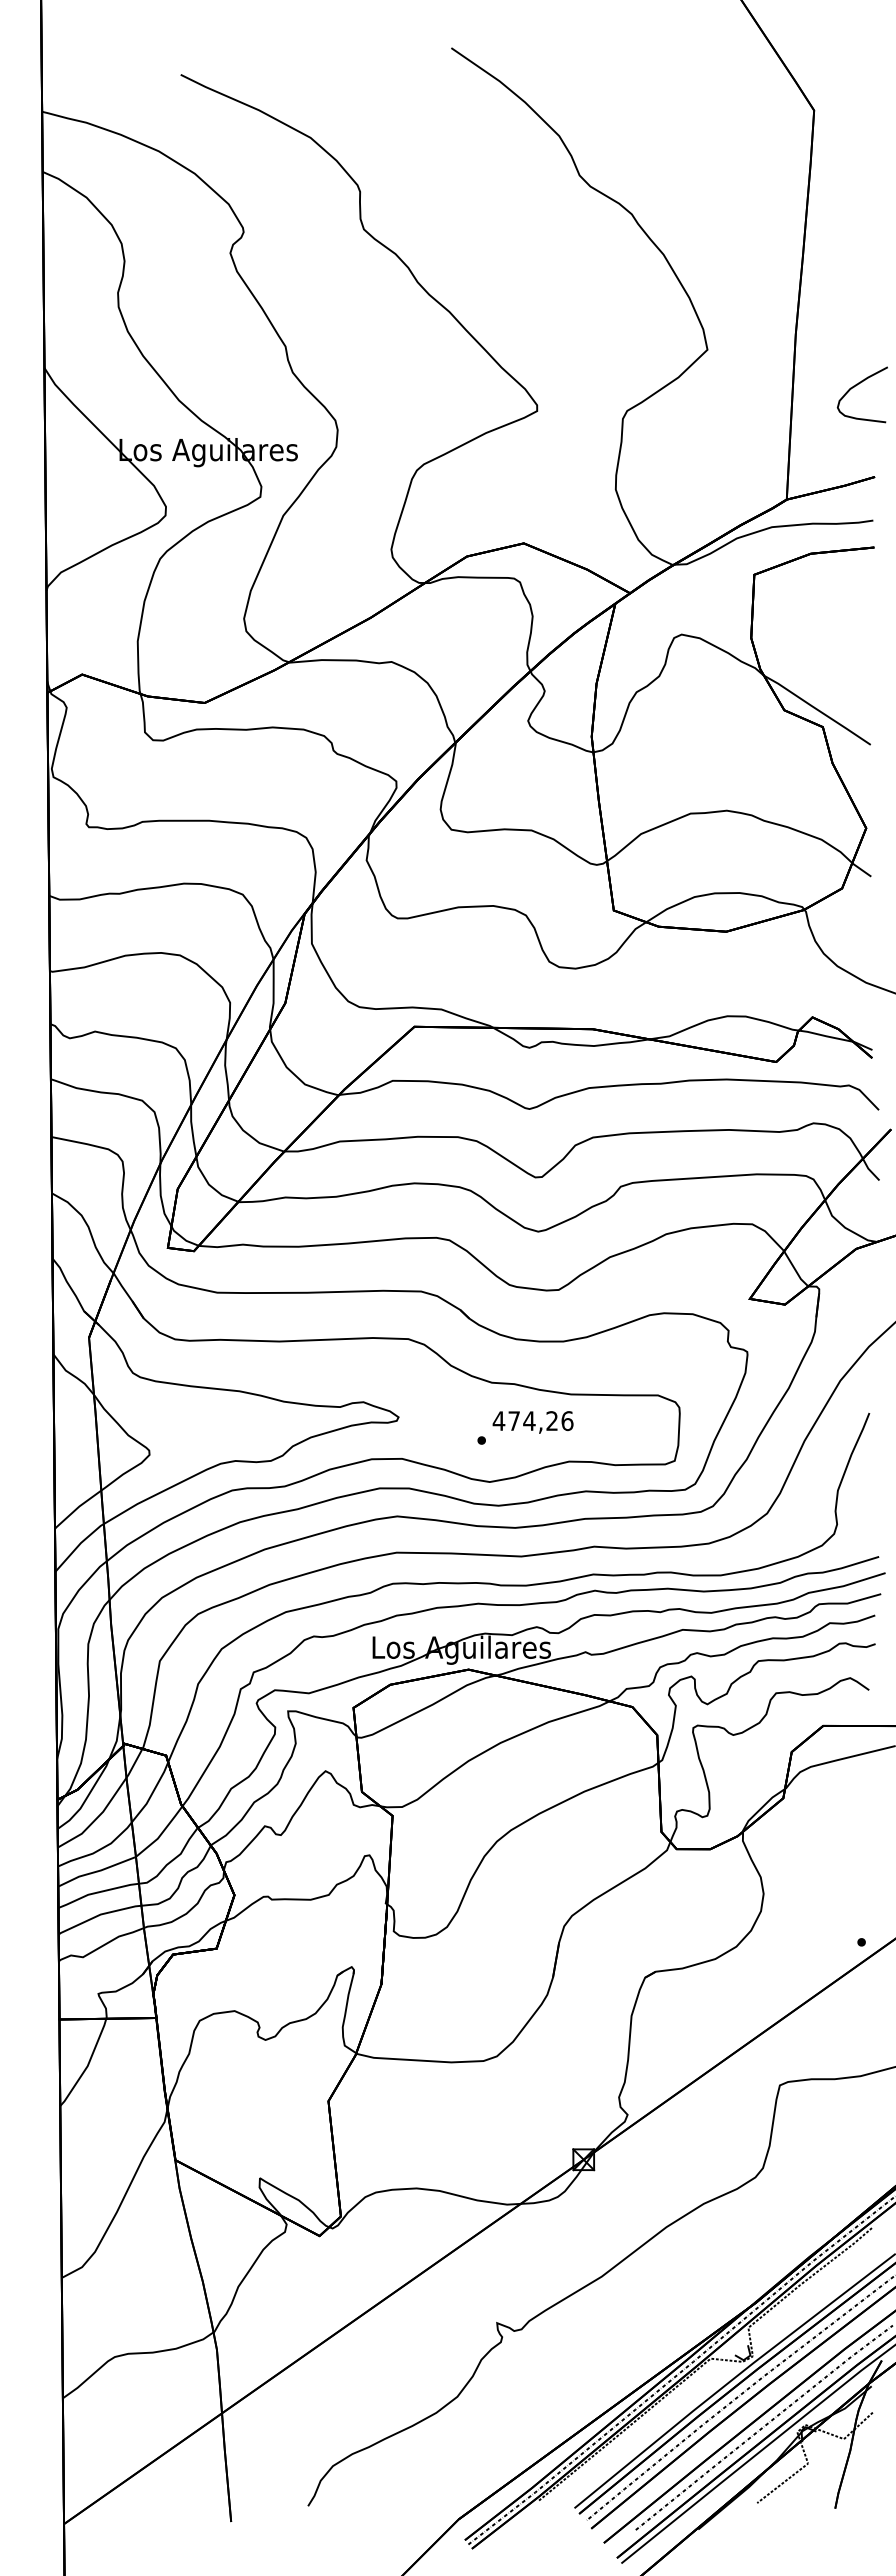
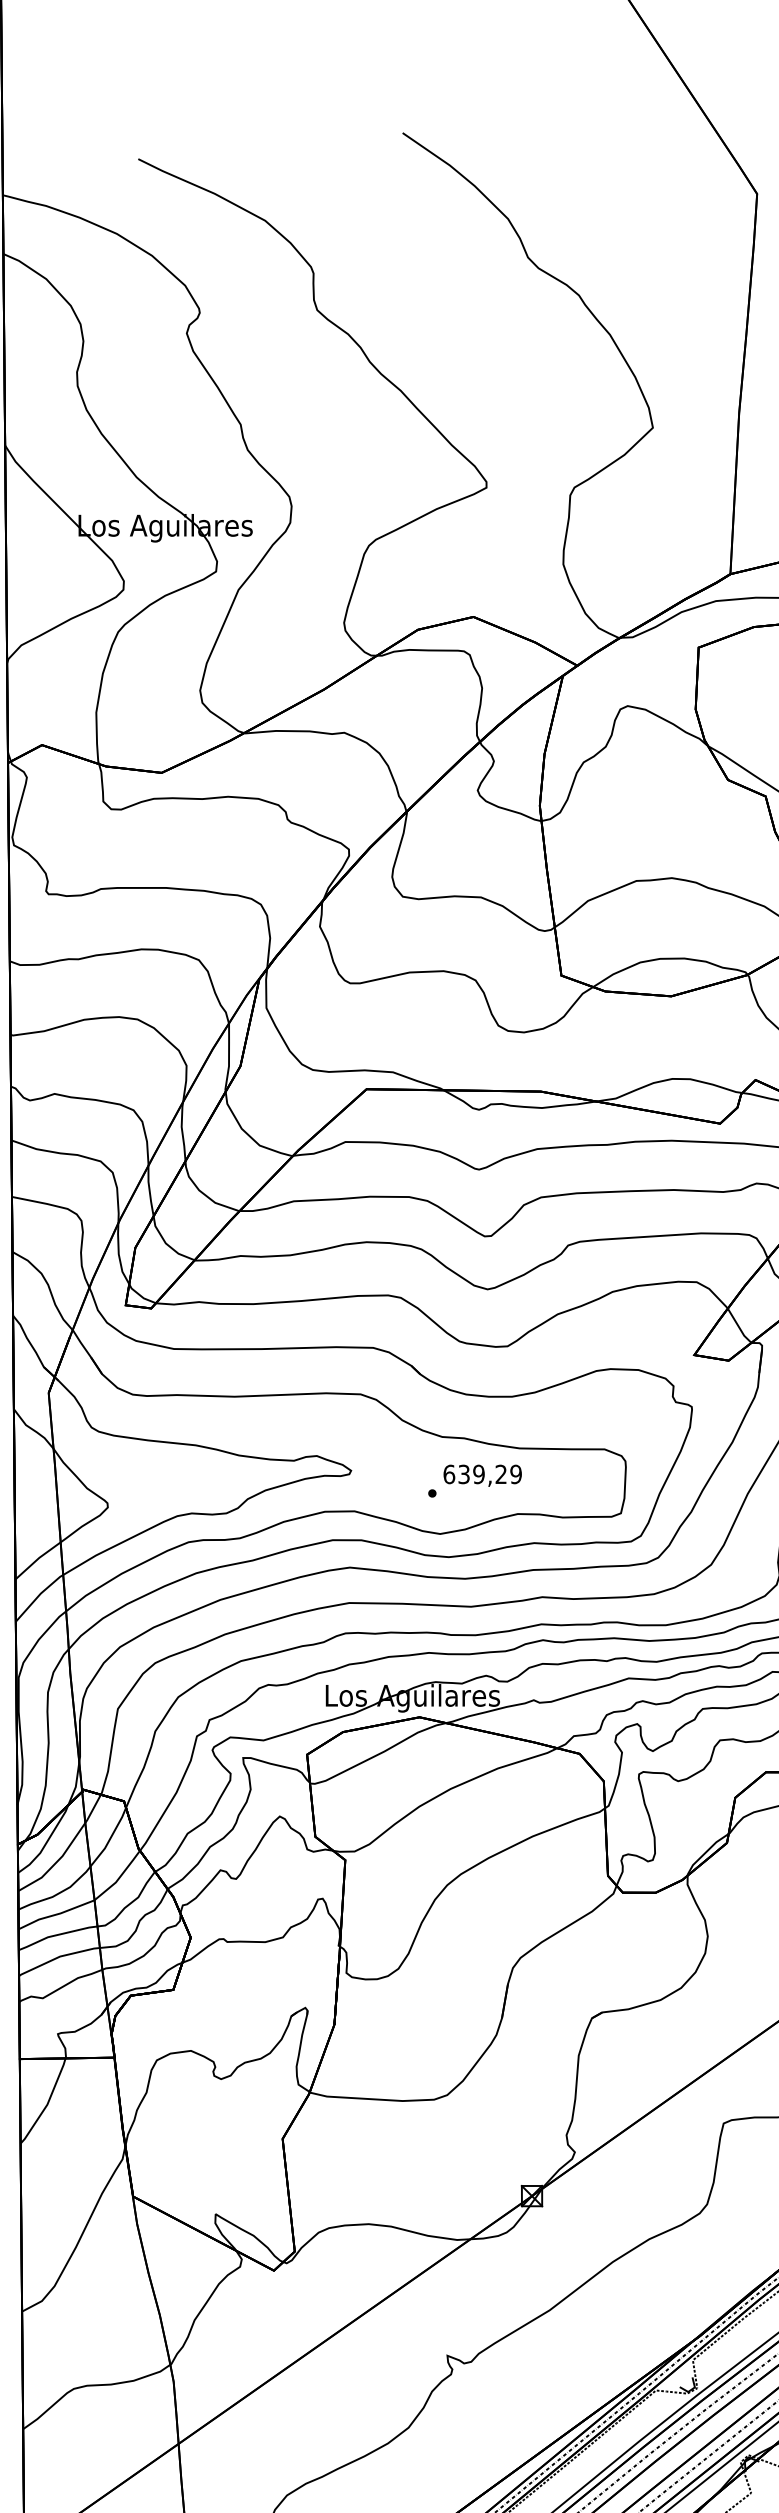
text: (532, 1421) -> (481, 1474), 474,26 -> 639,29

